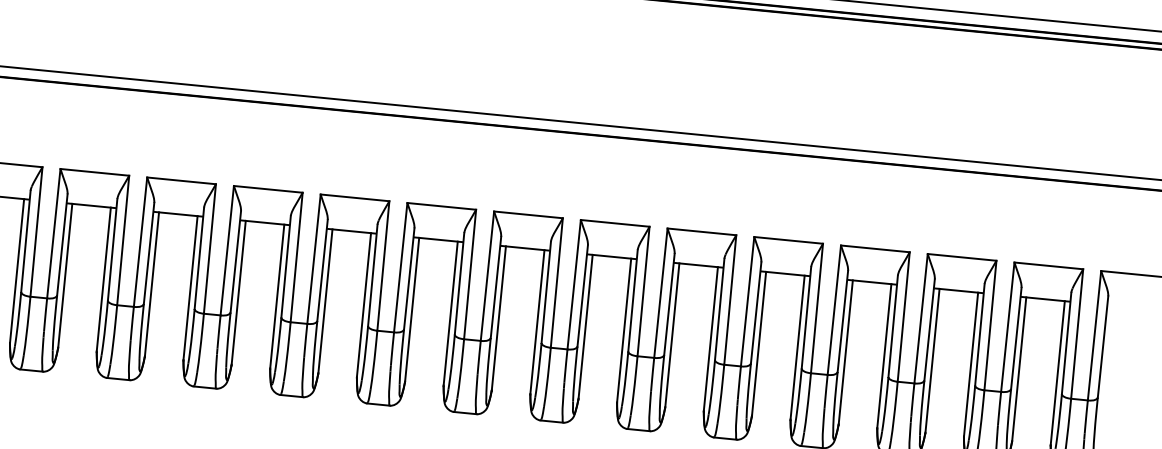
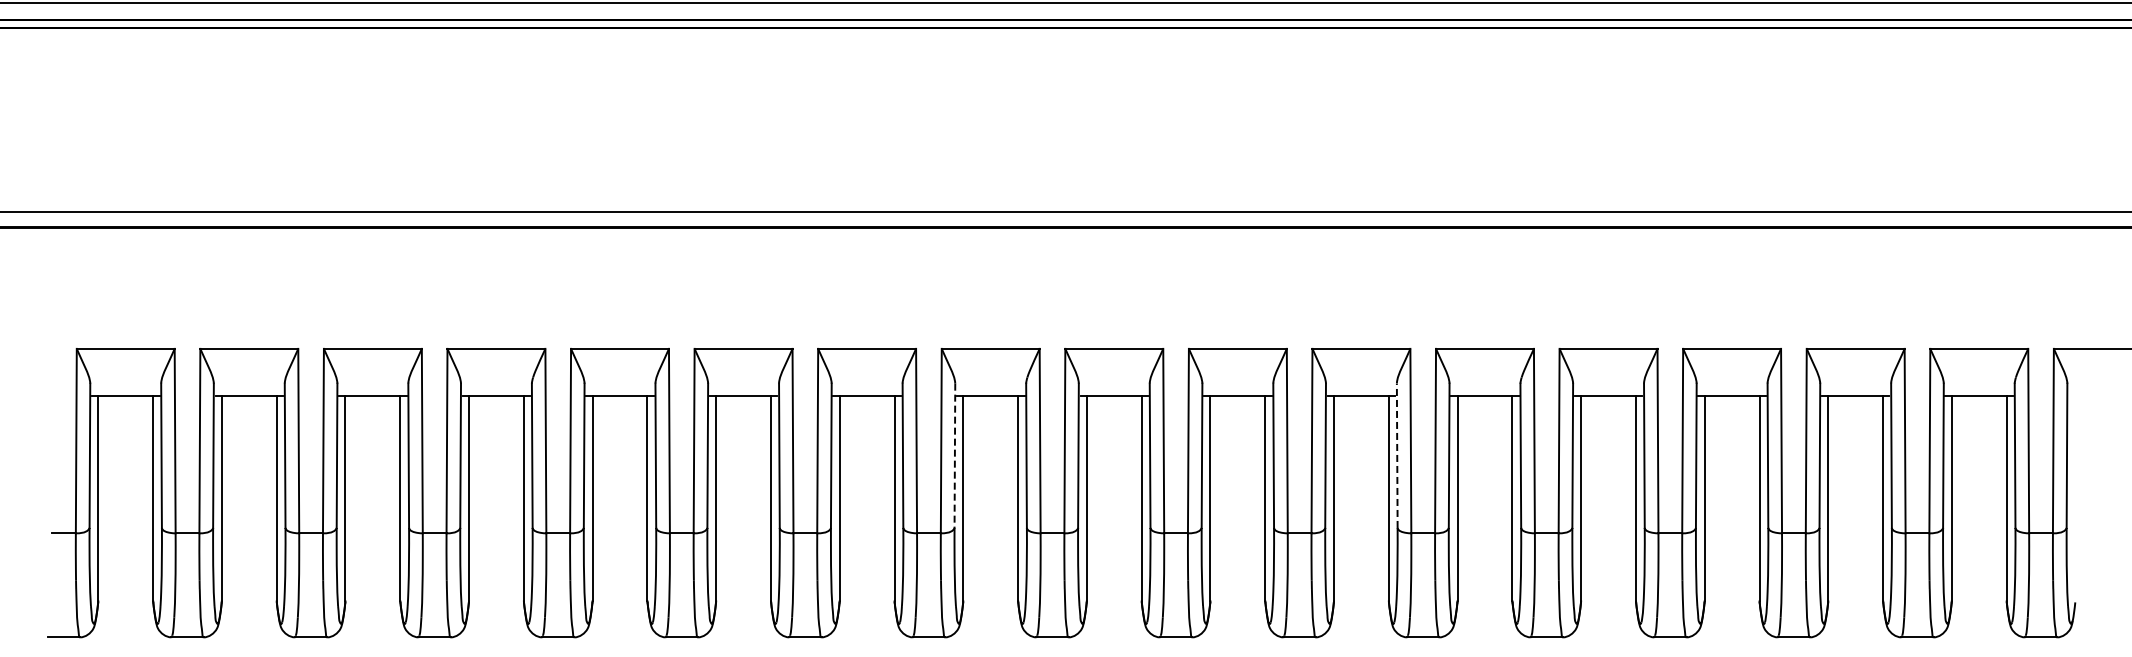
line: (322, 270) -> (954, 456), solid -> dashed
line: (633, 300) -> (1397, 455), solid -> dashed

